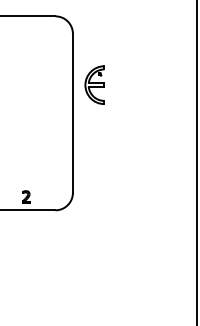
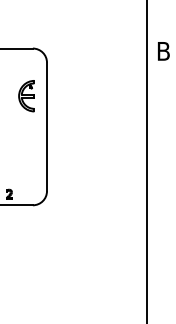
part: (94, 85) -> (26, 96), moved

